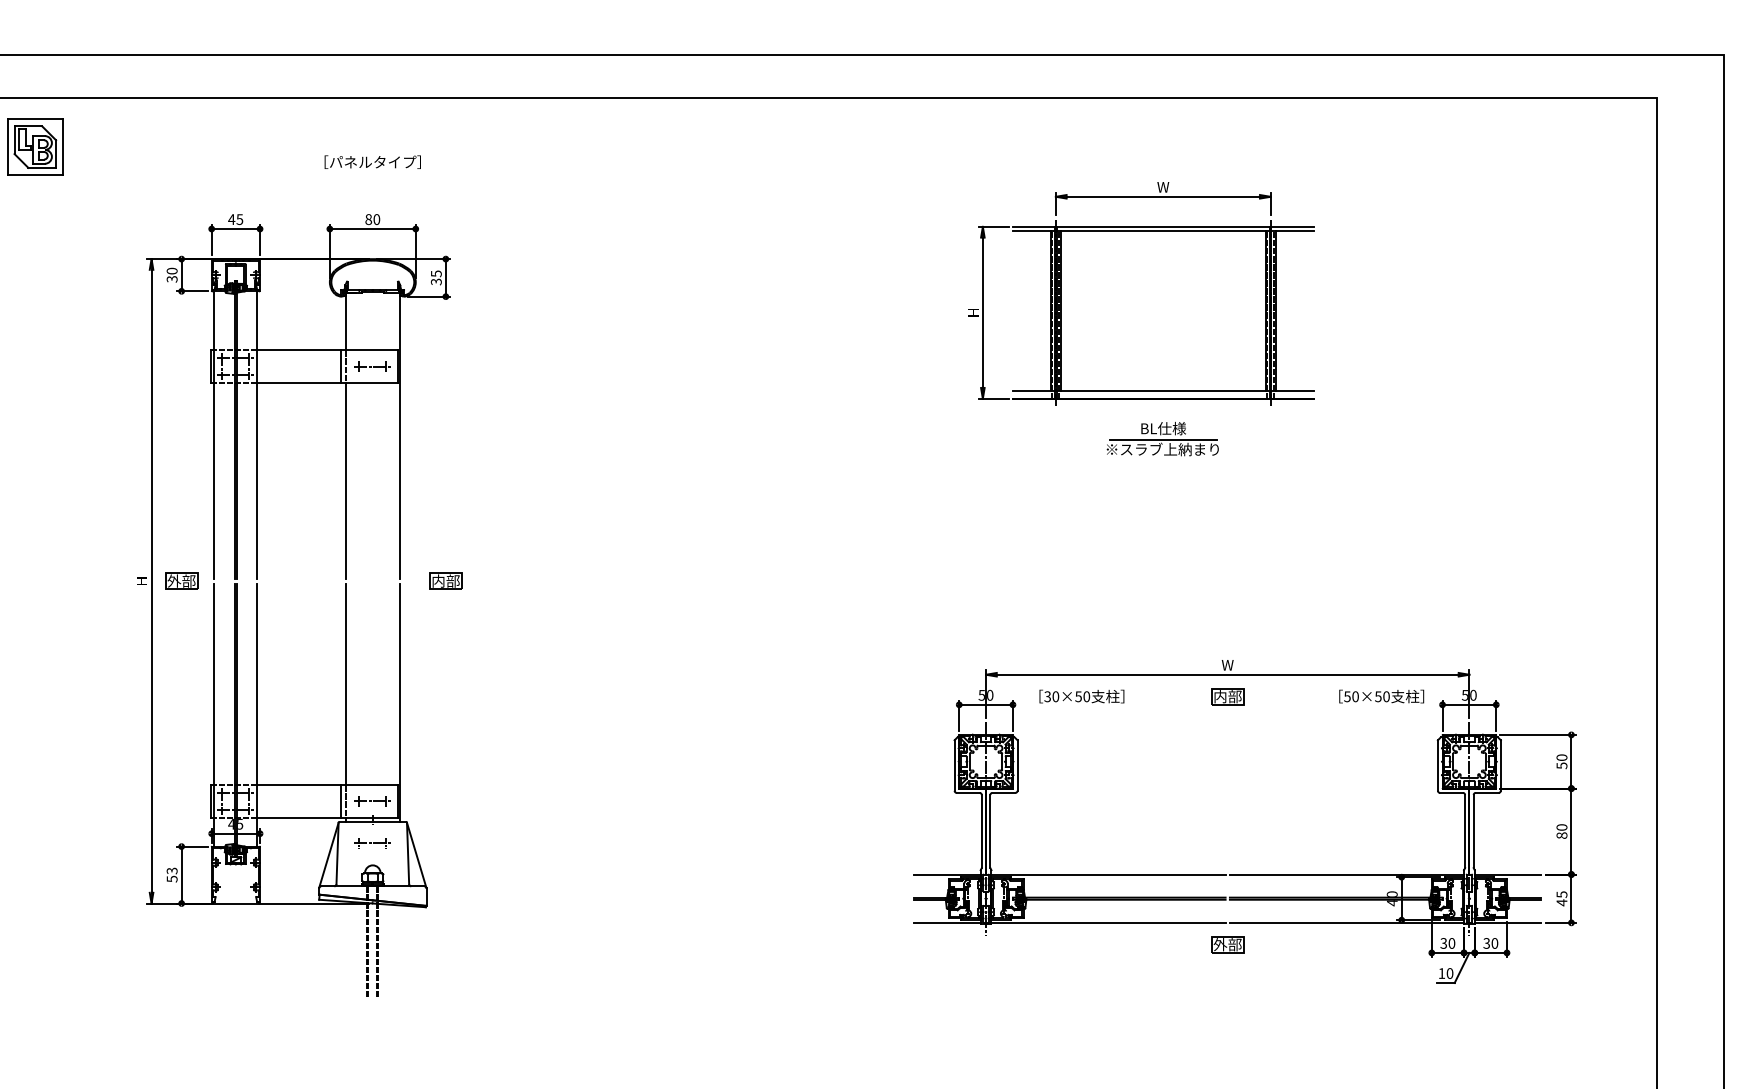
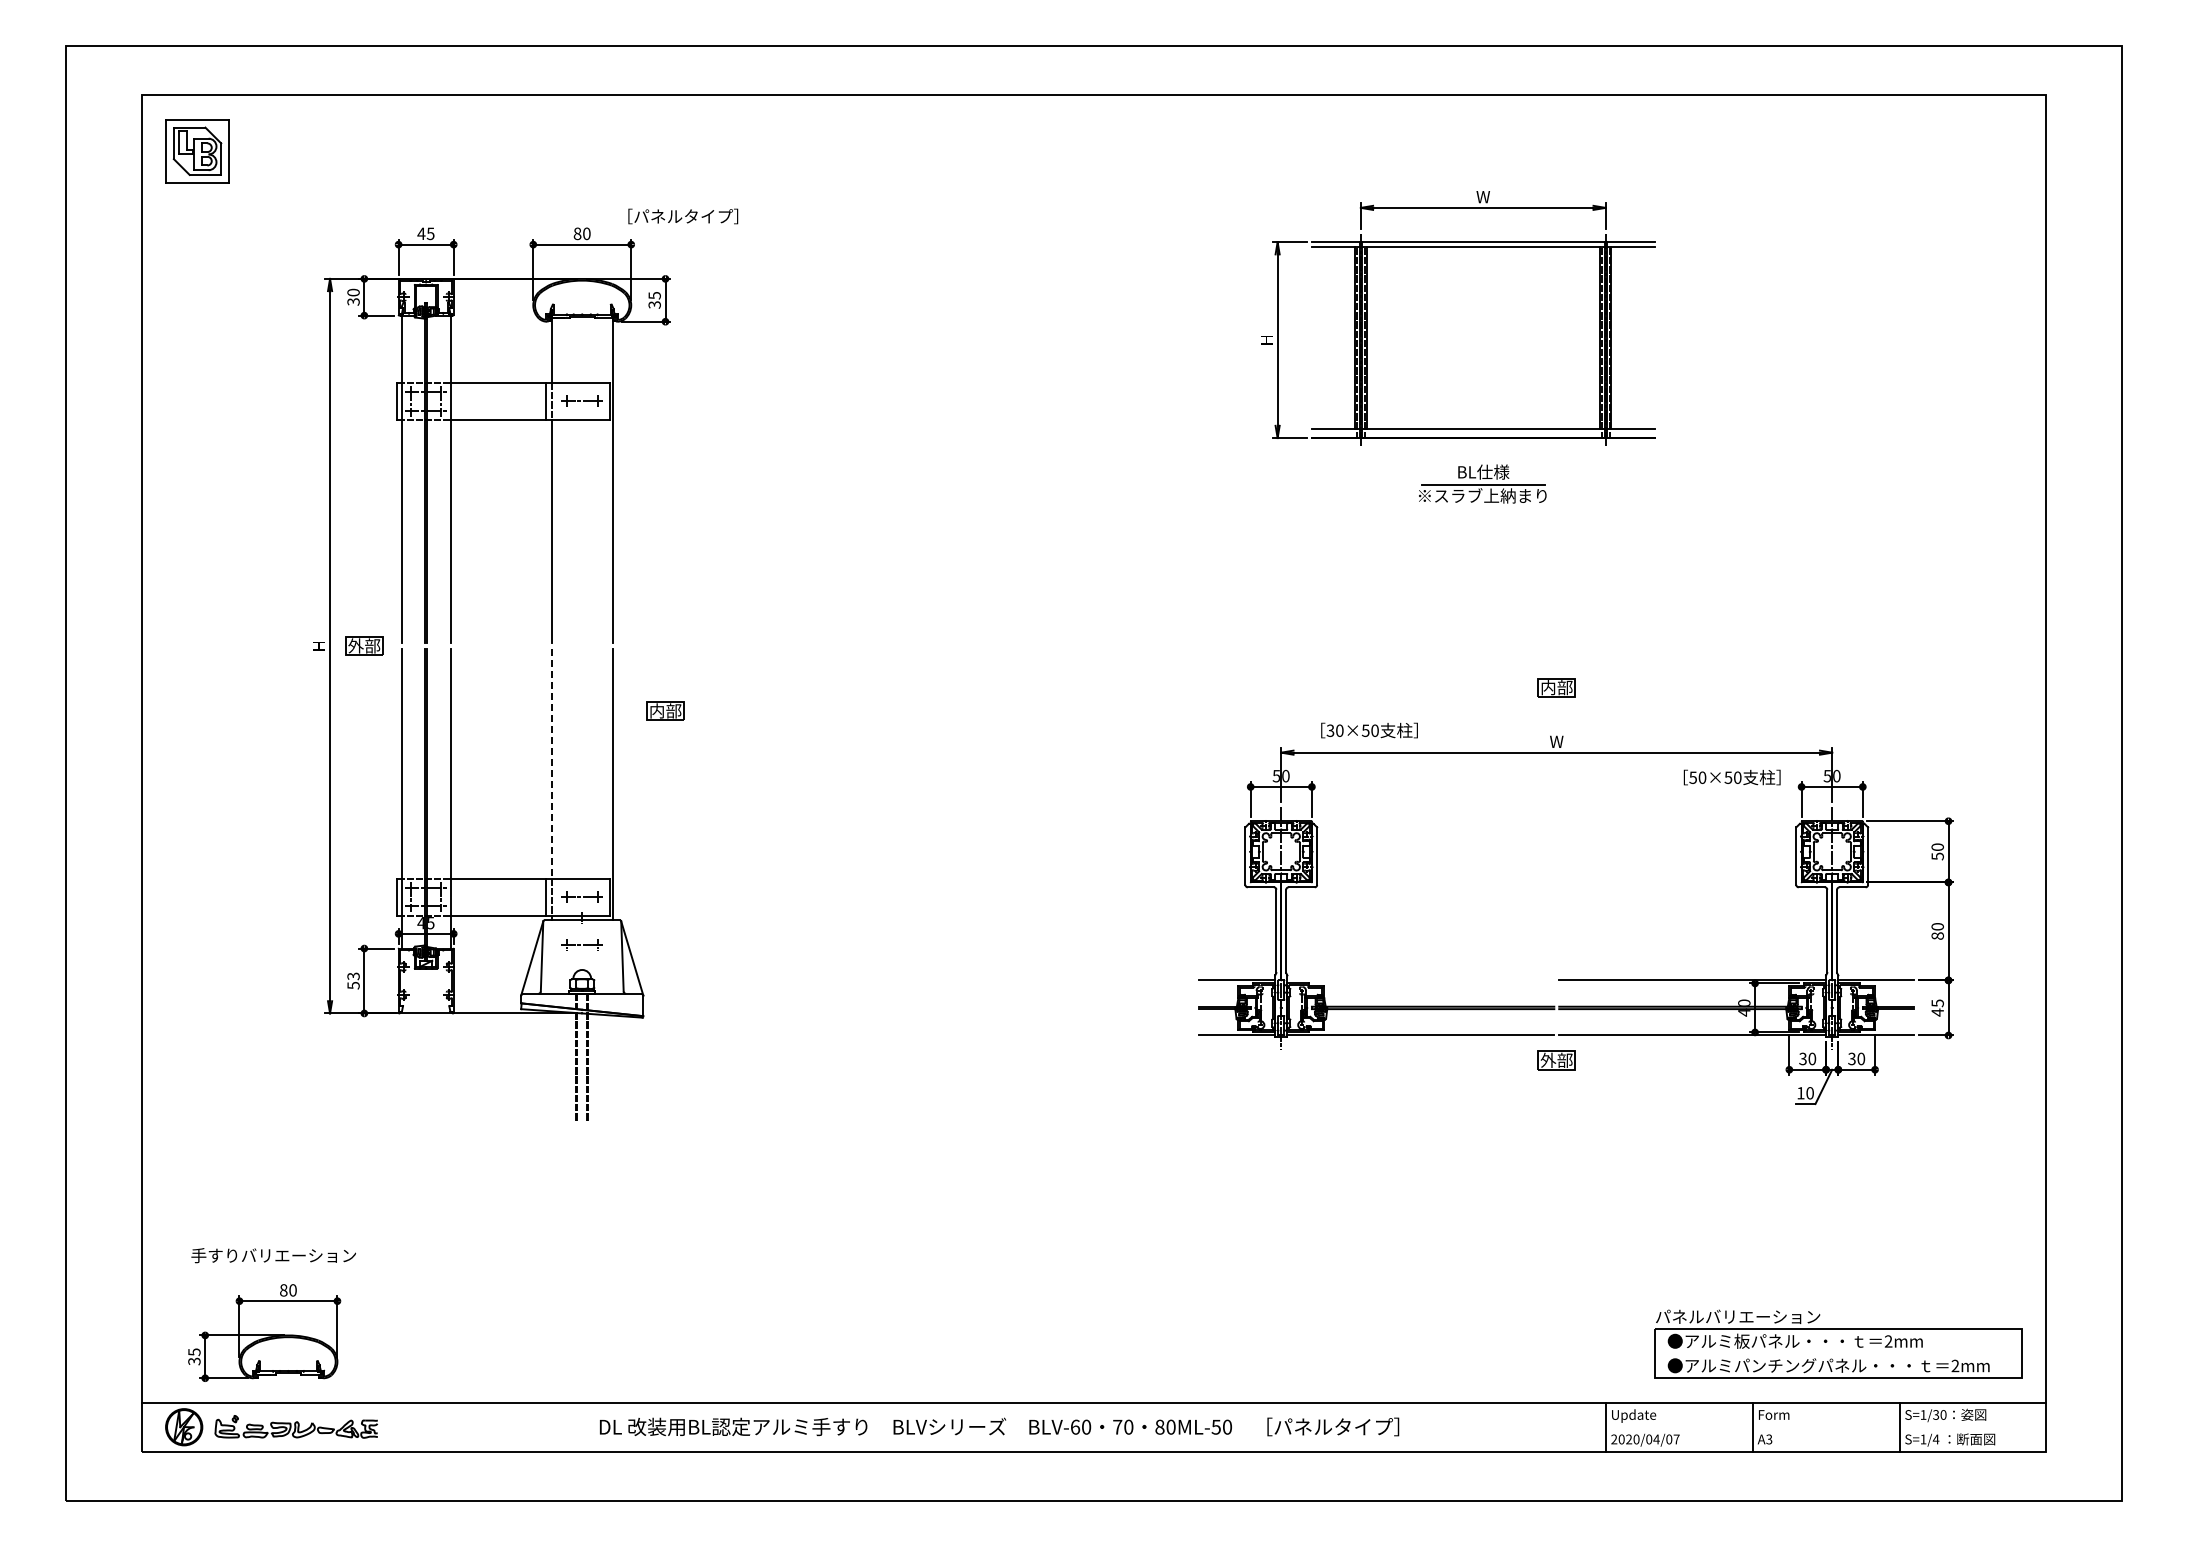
text: (373, 162) -> (683, 216), moved
part: (445, 580) -> (665, 710), moved
line: (345, 685) -> (551, 764), solid -> dashed
text: (1081, 696) -> (1369, 730), moved
part: (1227, 696) -> (1556, 687), moved
line: (1108, 874) -> (1420, 980), removed

